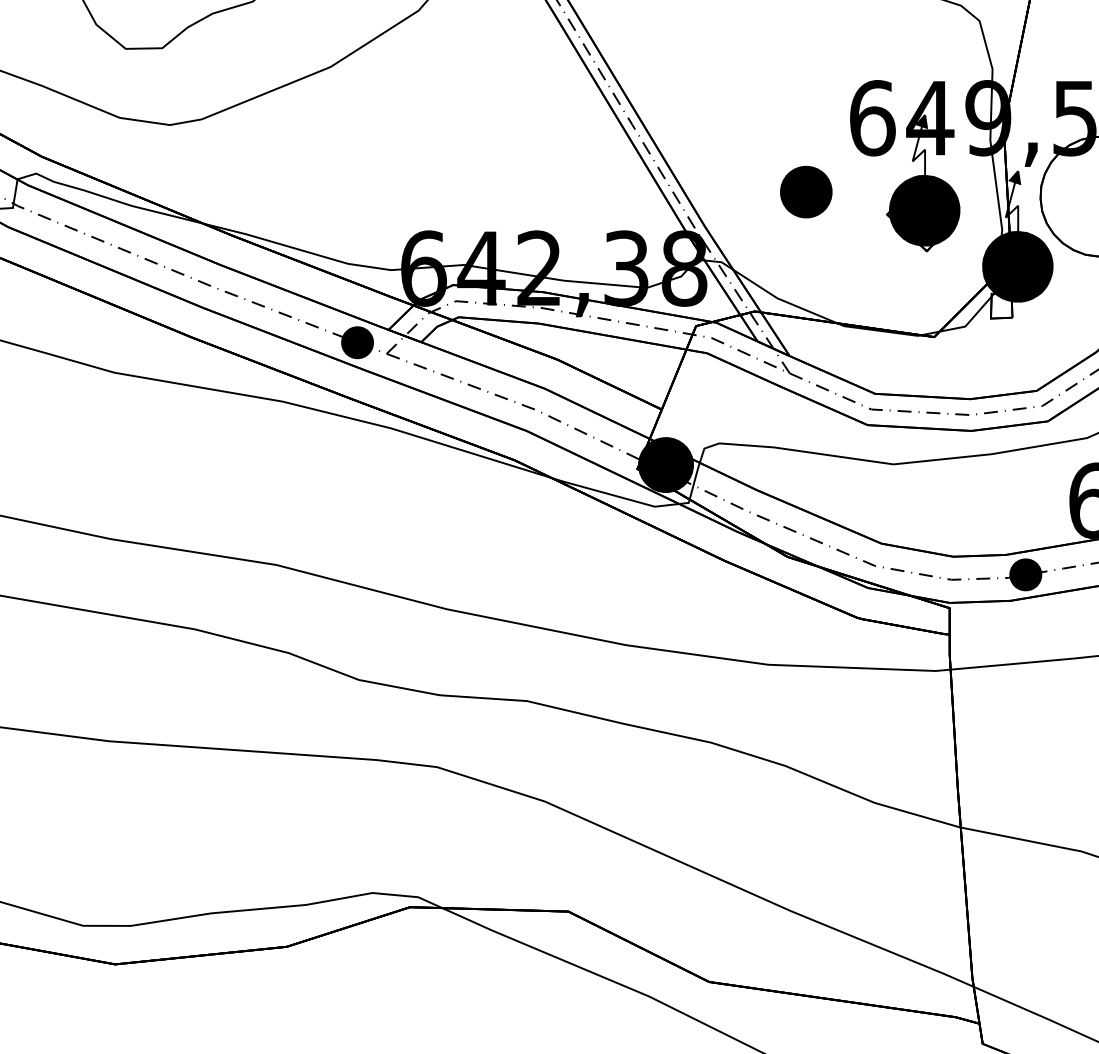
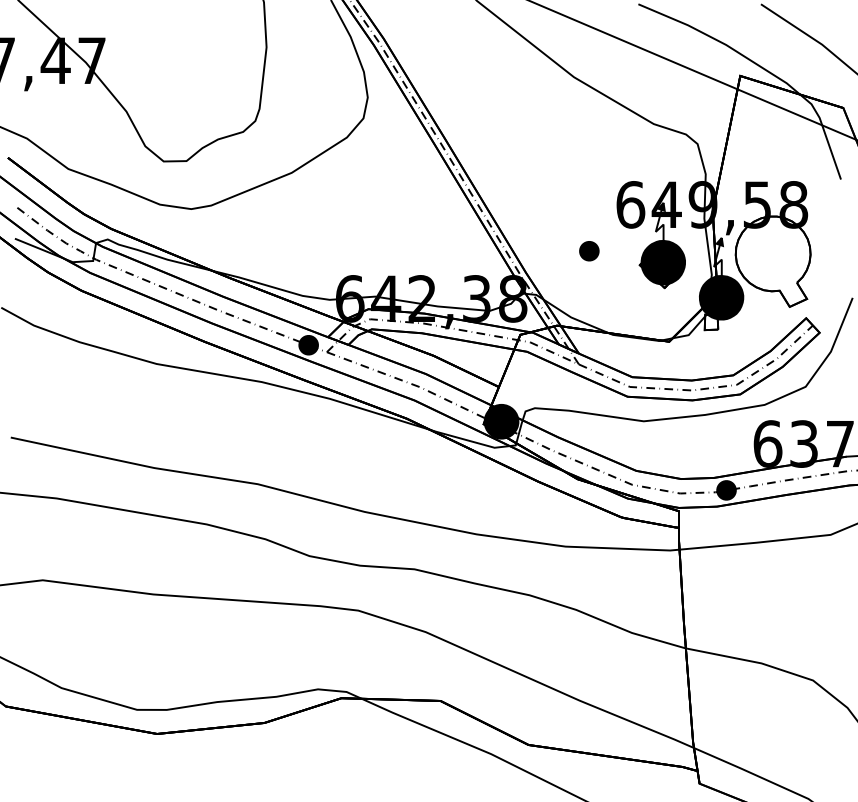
part: (806, 192) -> (589, 251), size x0.62

